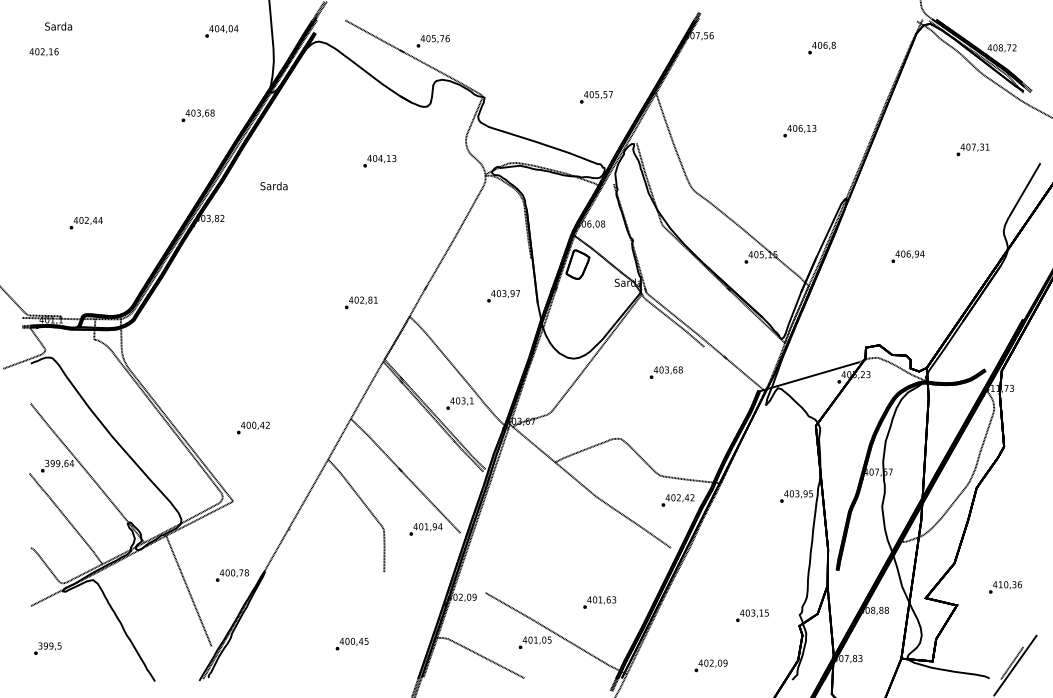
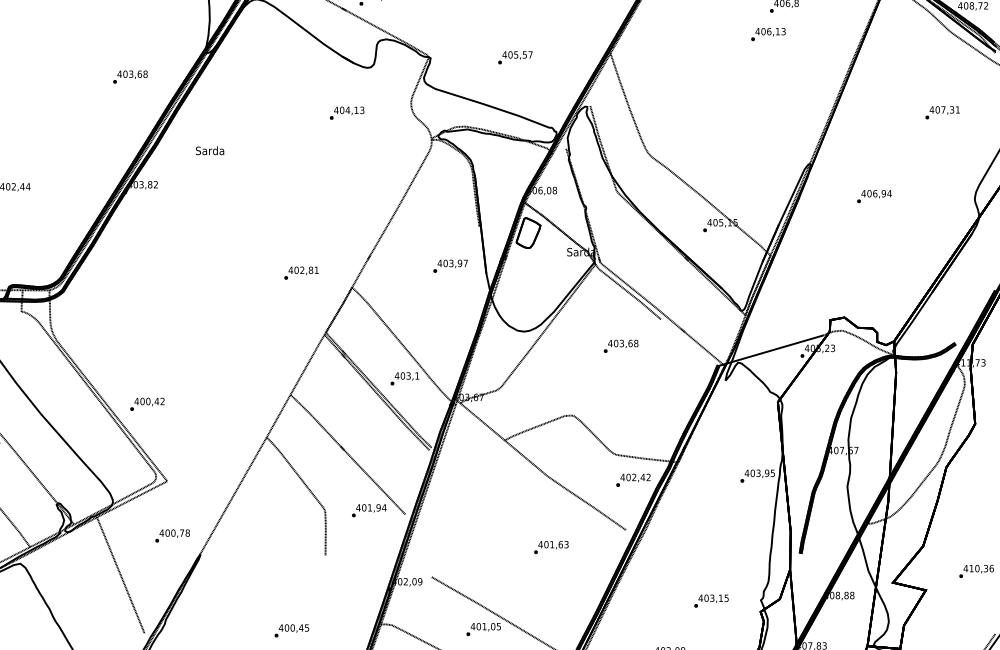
text: (596, 97) -> (515, 57), moved
text: (799, 130) -> (768, 33), moved
text: (379, 161) -> (346, 113), moved
text: (907, 256) -> (873, 196), moved
text: (253, 427) -> (147, 403), moved
text: (232, 575) -> (172, 535), moved
text: (599, 602) -> (551, 547), moved

